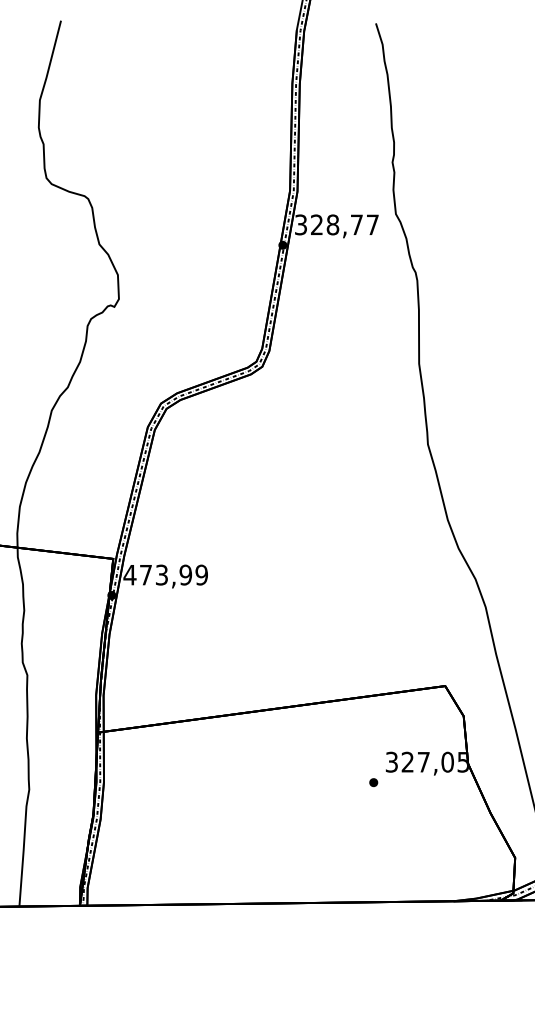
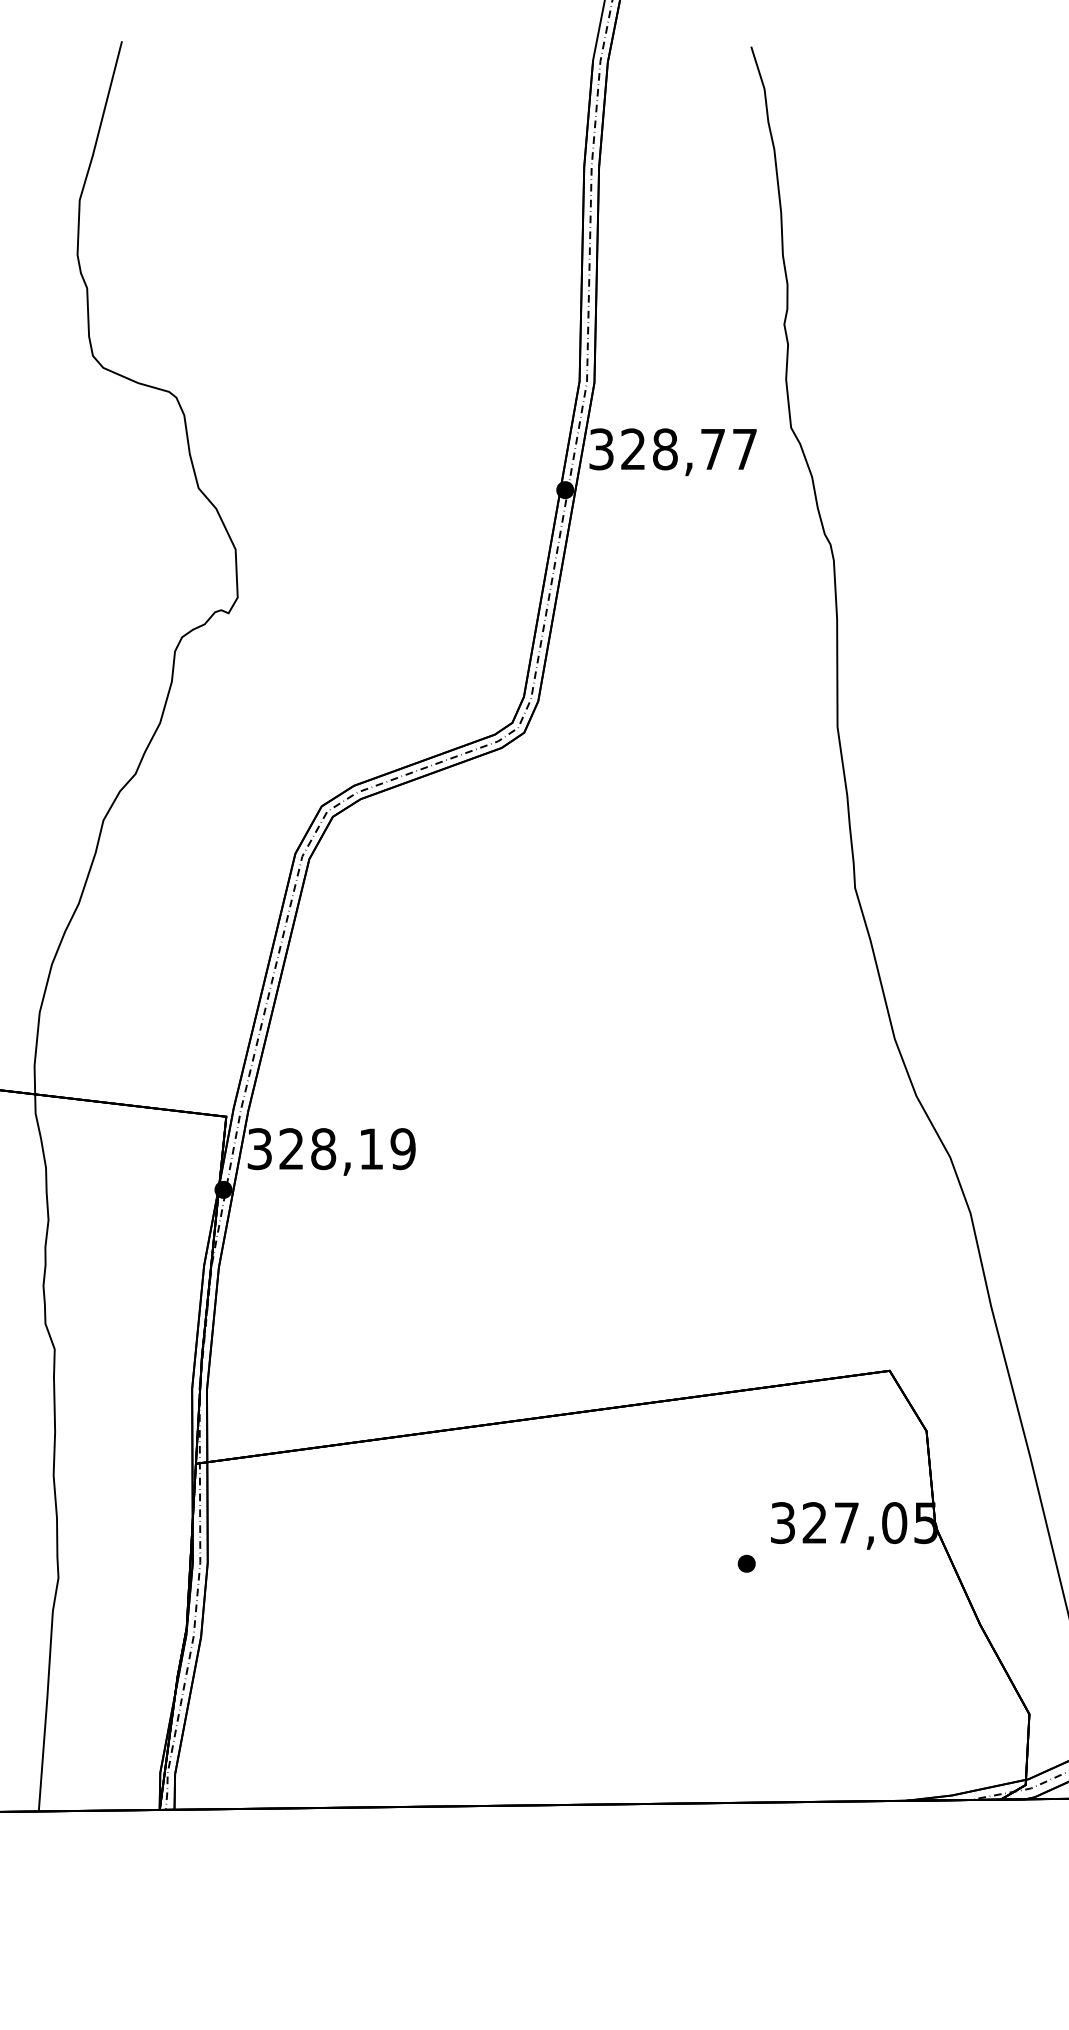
text: (157, 574) -> (314, 1147), 473,99 -> 328,19

